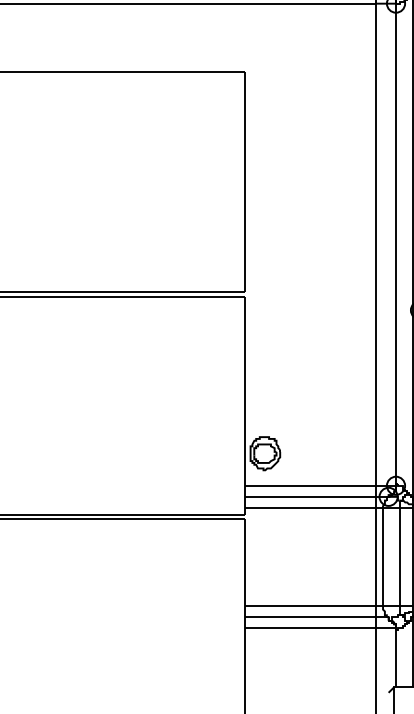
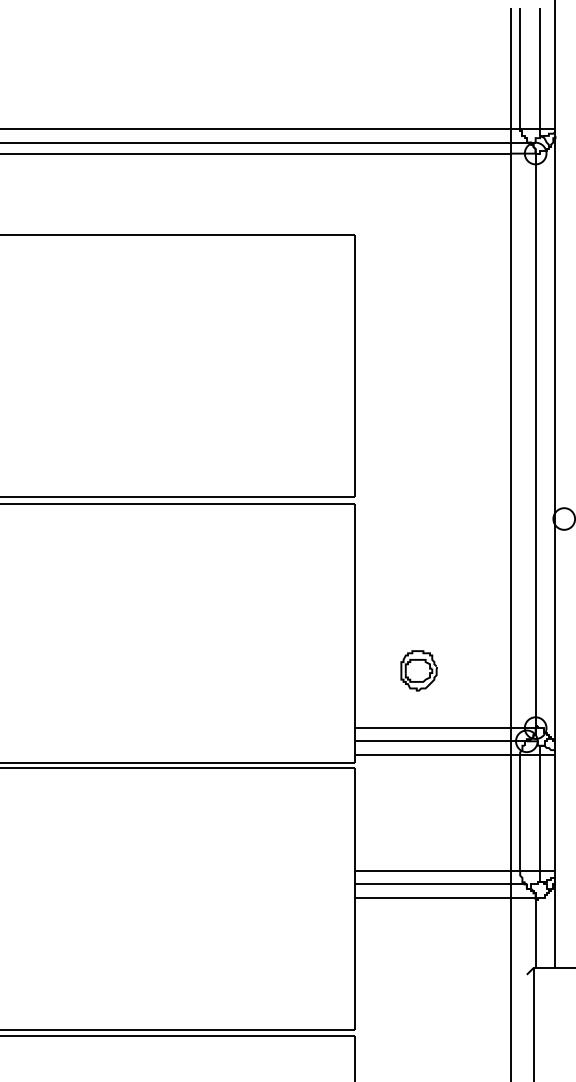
part: (264, 453) -> (418, 670), moved

